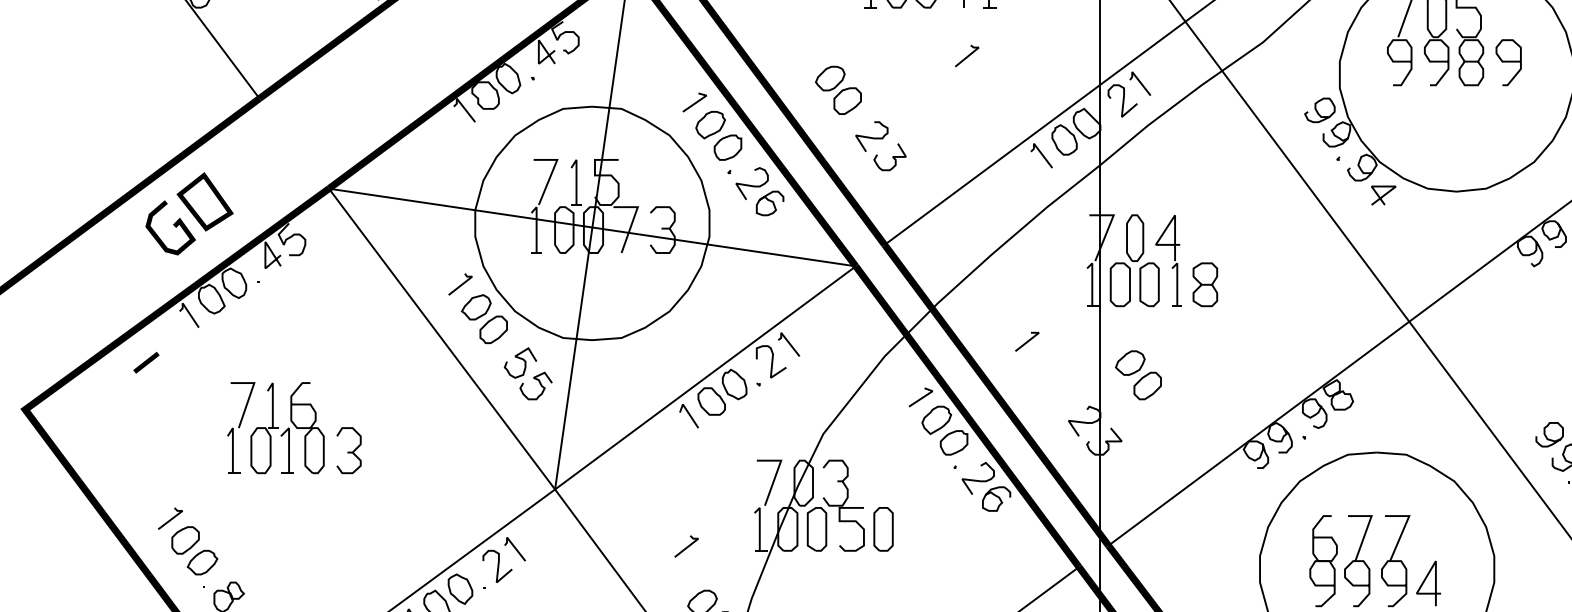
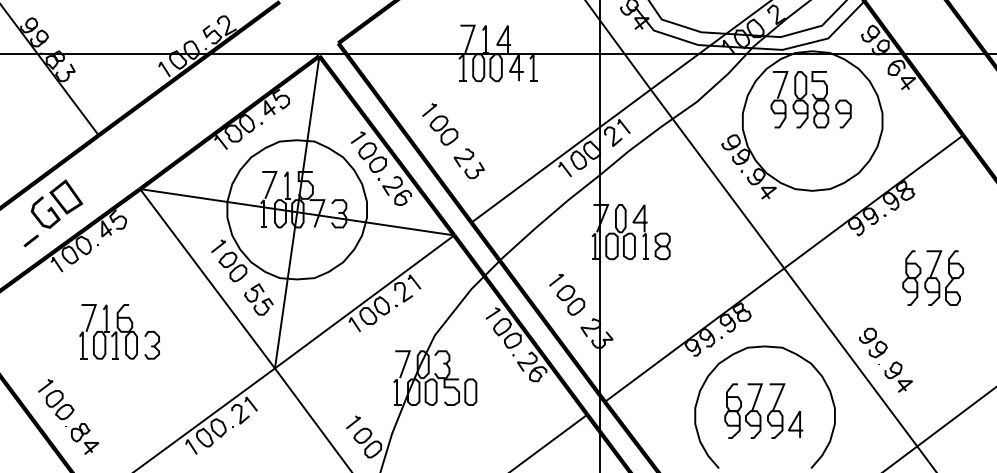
line: (966, 55) -> (429, 109), moved
line: (145, 362) -> (30, 240), moved
part: (1137, 375) -> (570, 300), moved
line: (686, 546) -> (353, 422), moved

